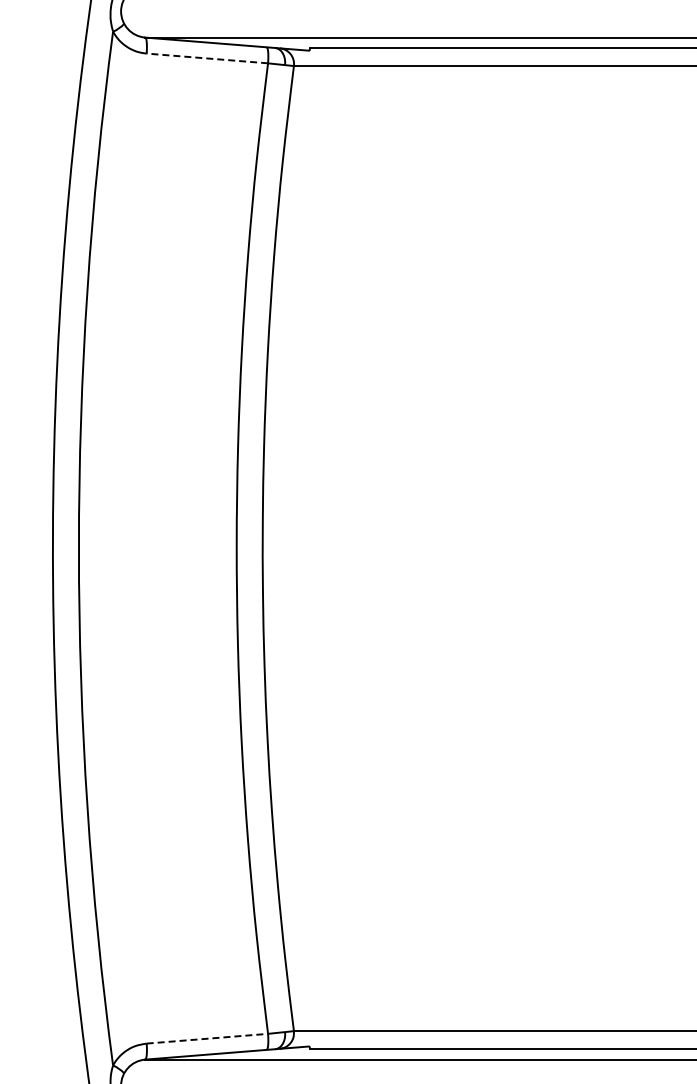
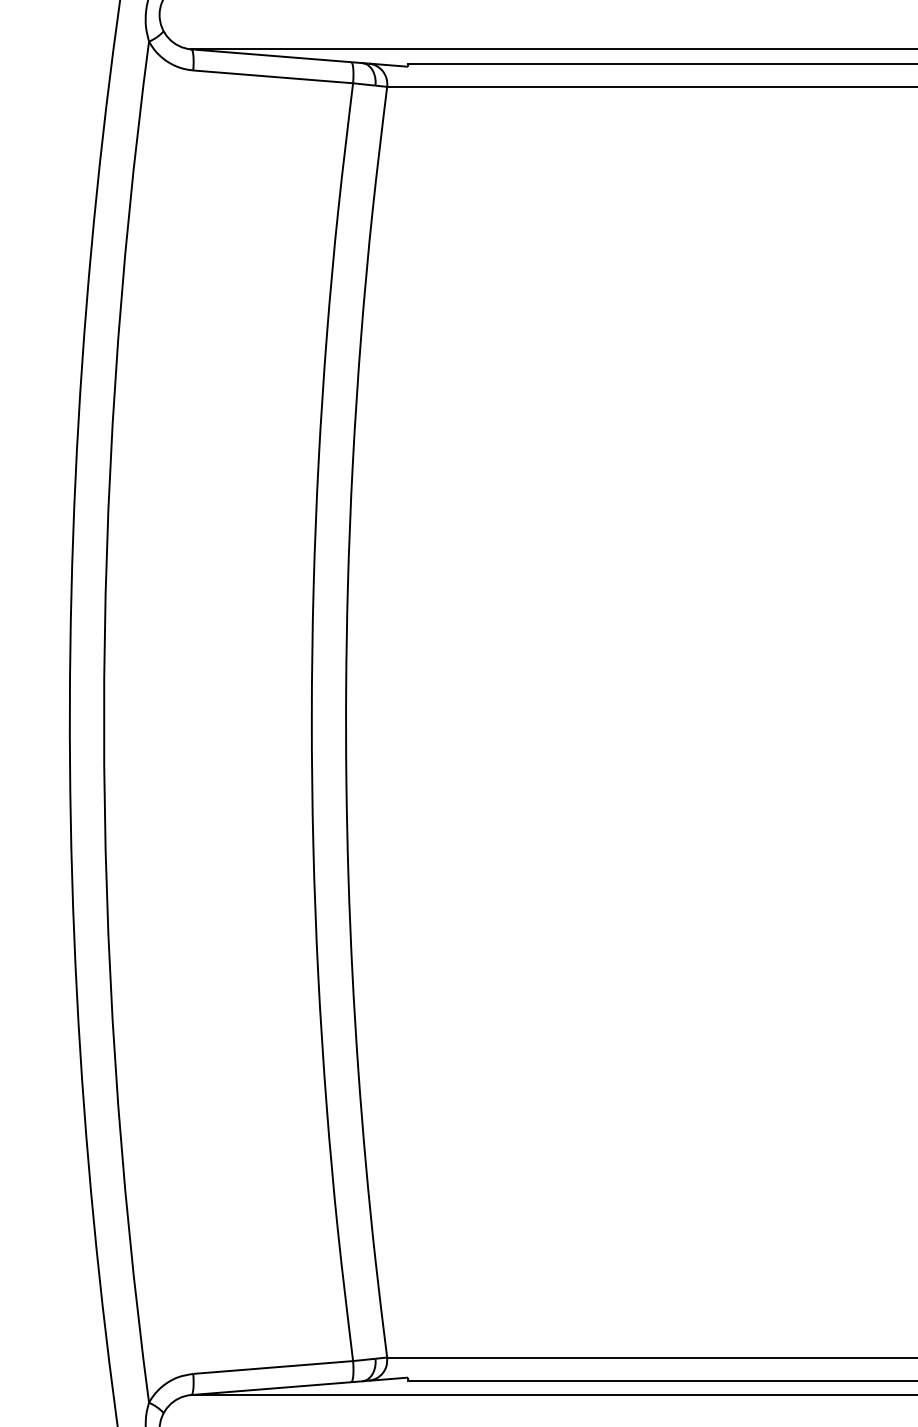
line: (207, 58) -> (273, 76), dashed -> solid
line: (207, 1038) -> (273, 1367), dashed -> solid

